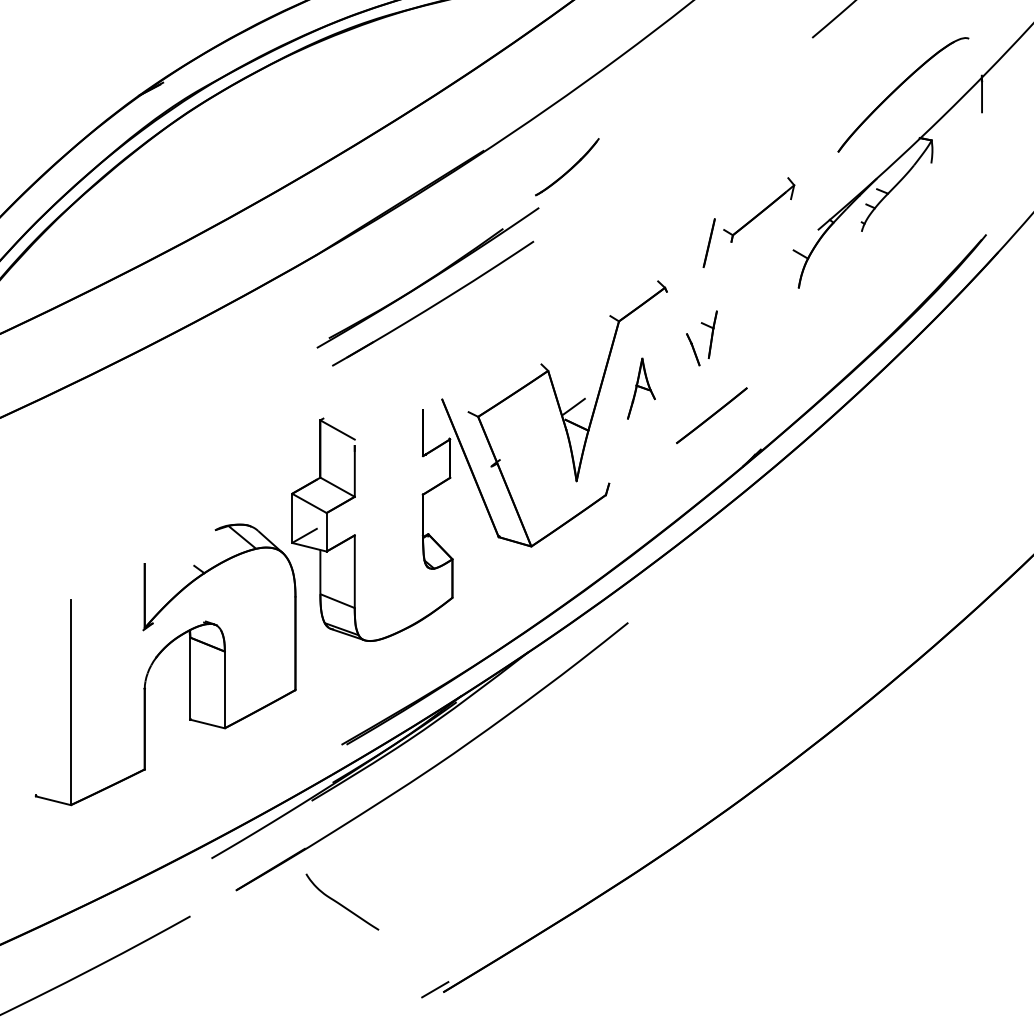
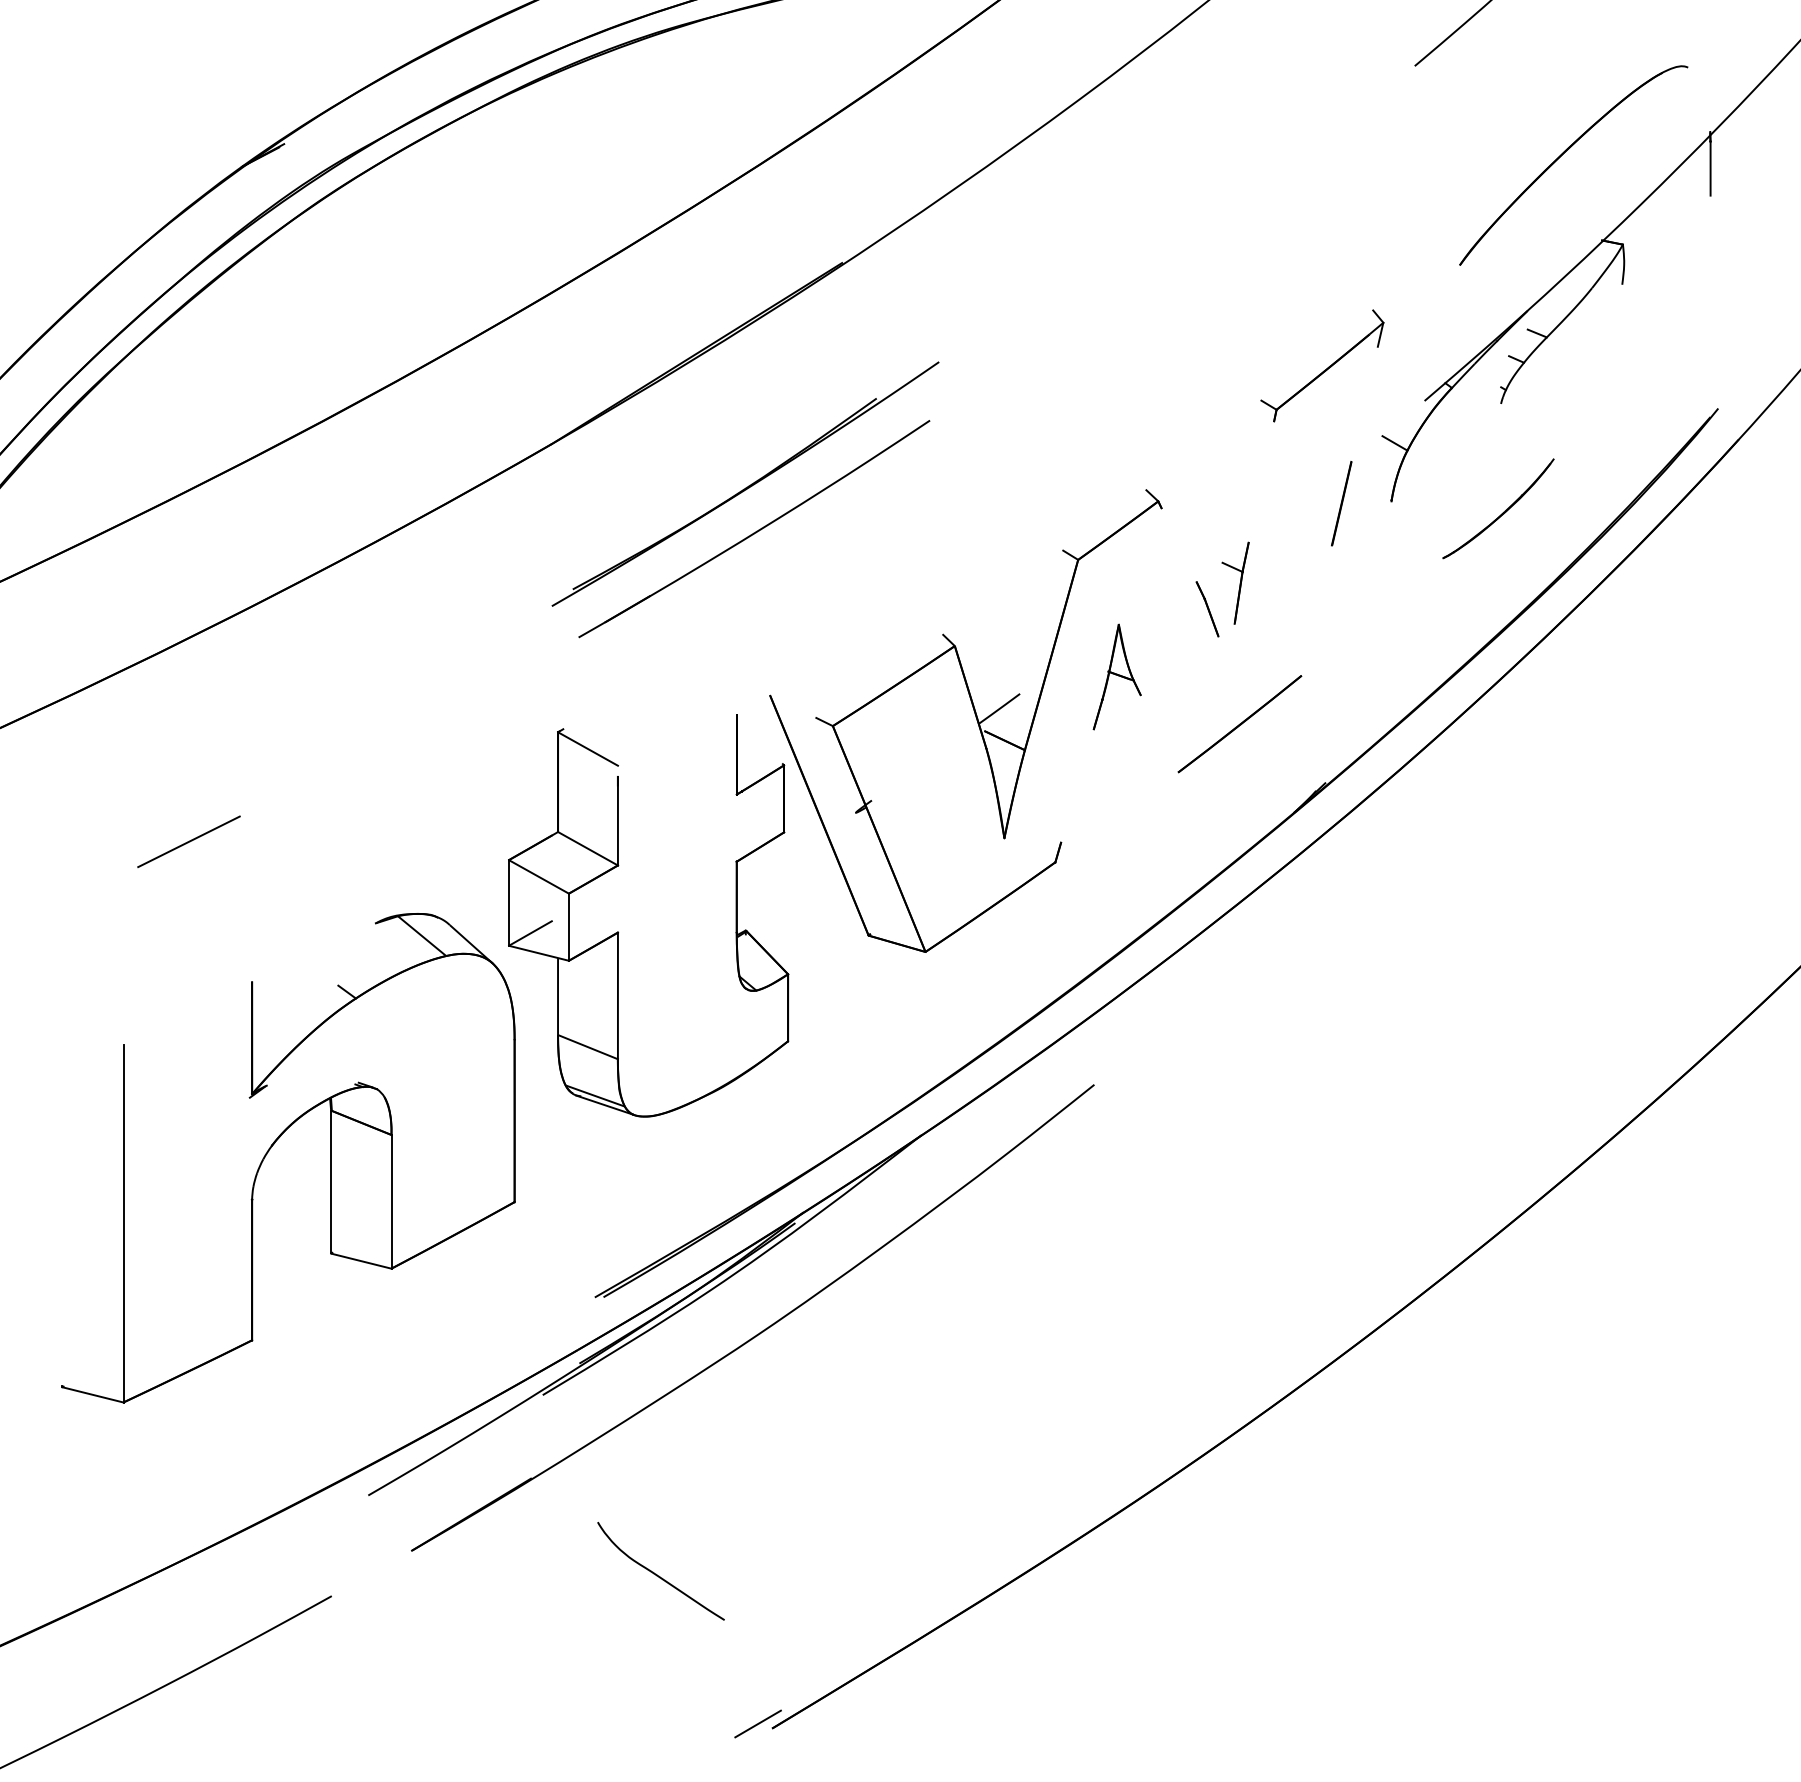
part: (567, 167) -> (1498, 509), moved
line: (708, 242) -> (1340, 502), moved
line: (108, 482) -> (188, 840), added
curve: (340, 903) -> (657, 1573), moved

